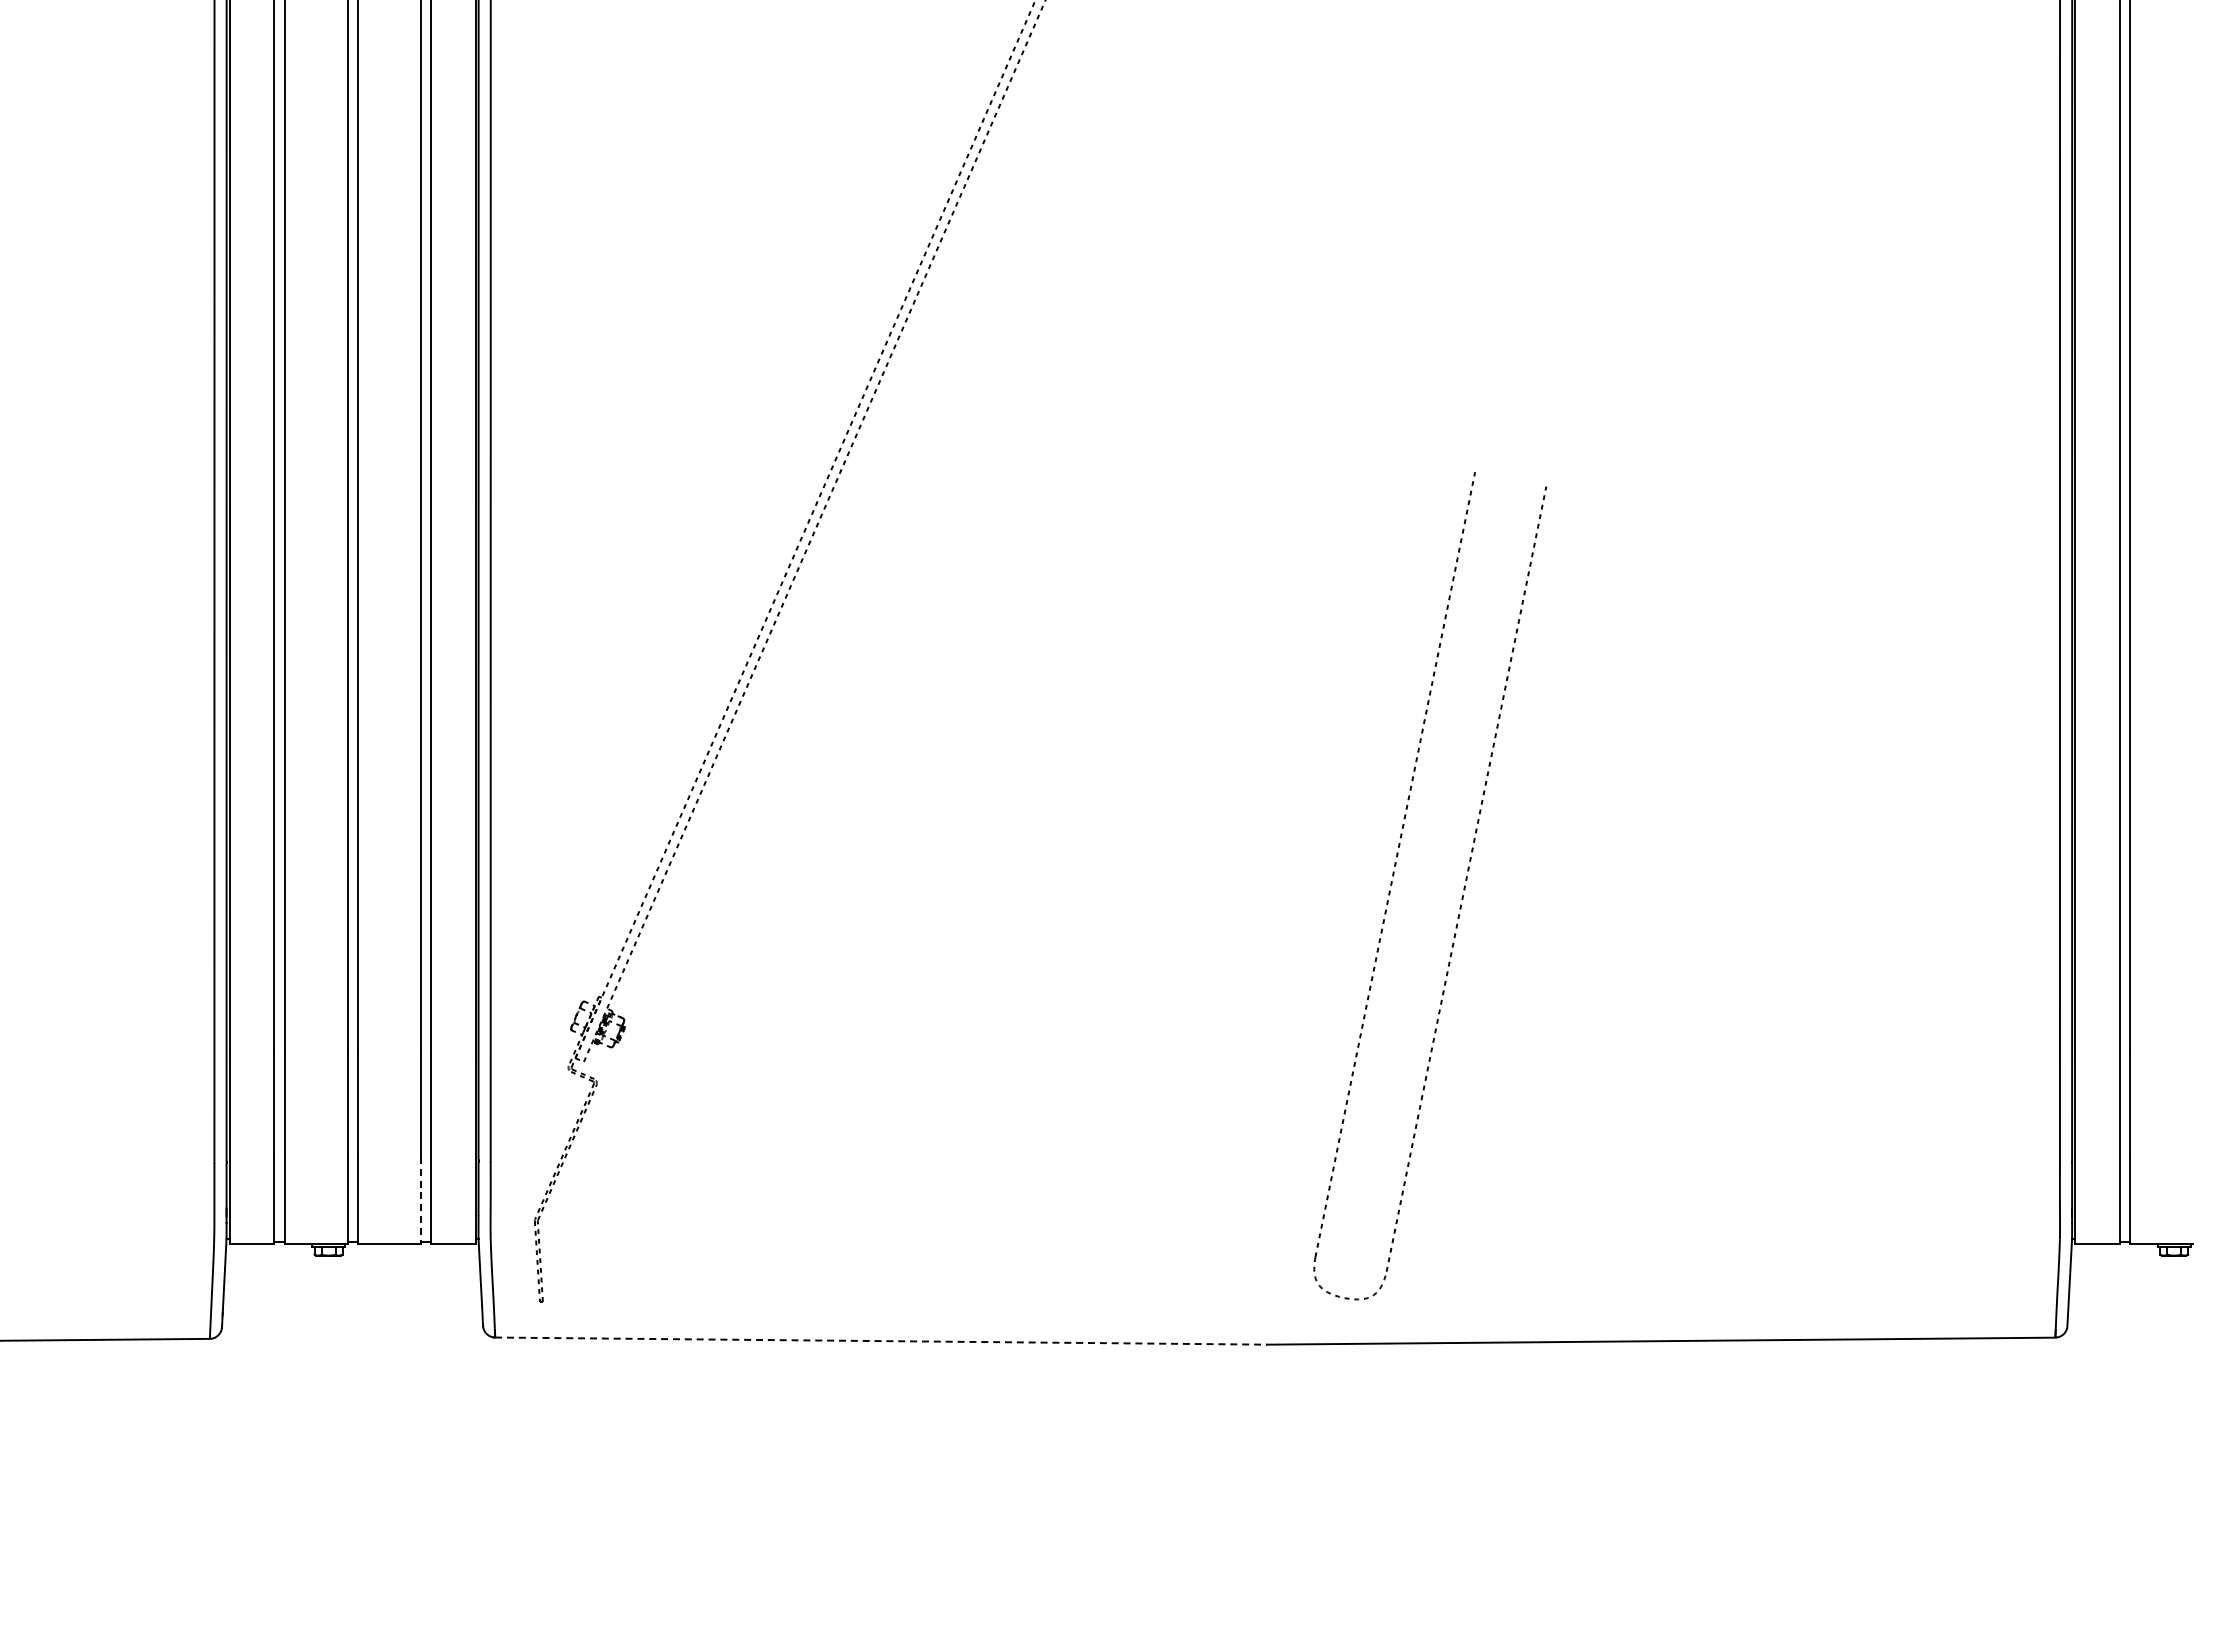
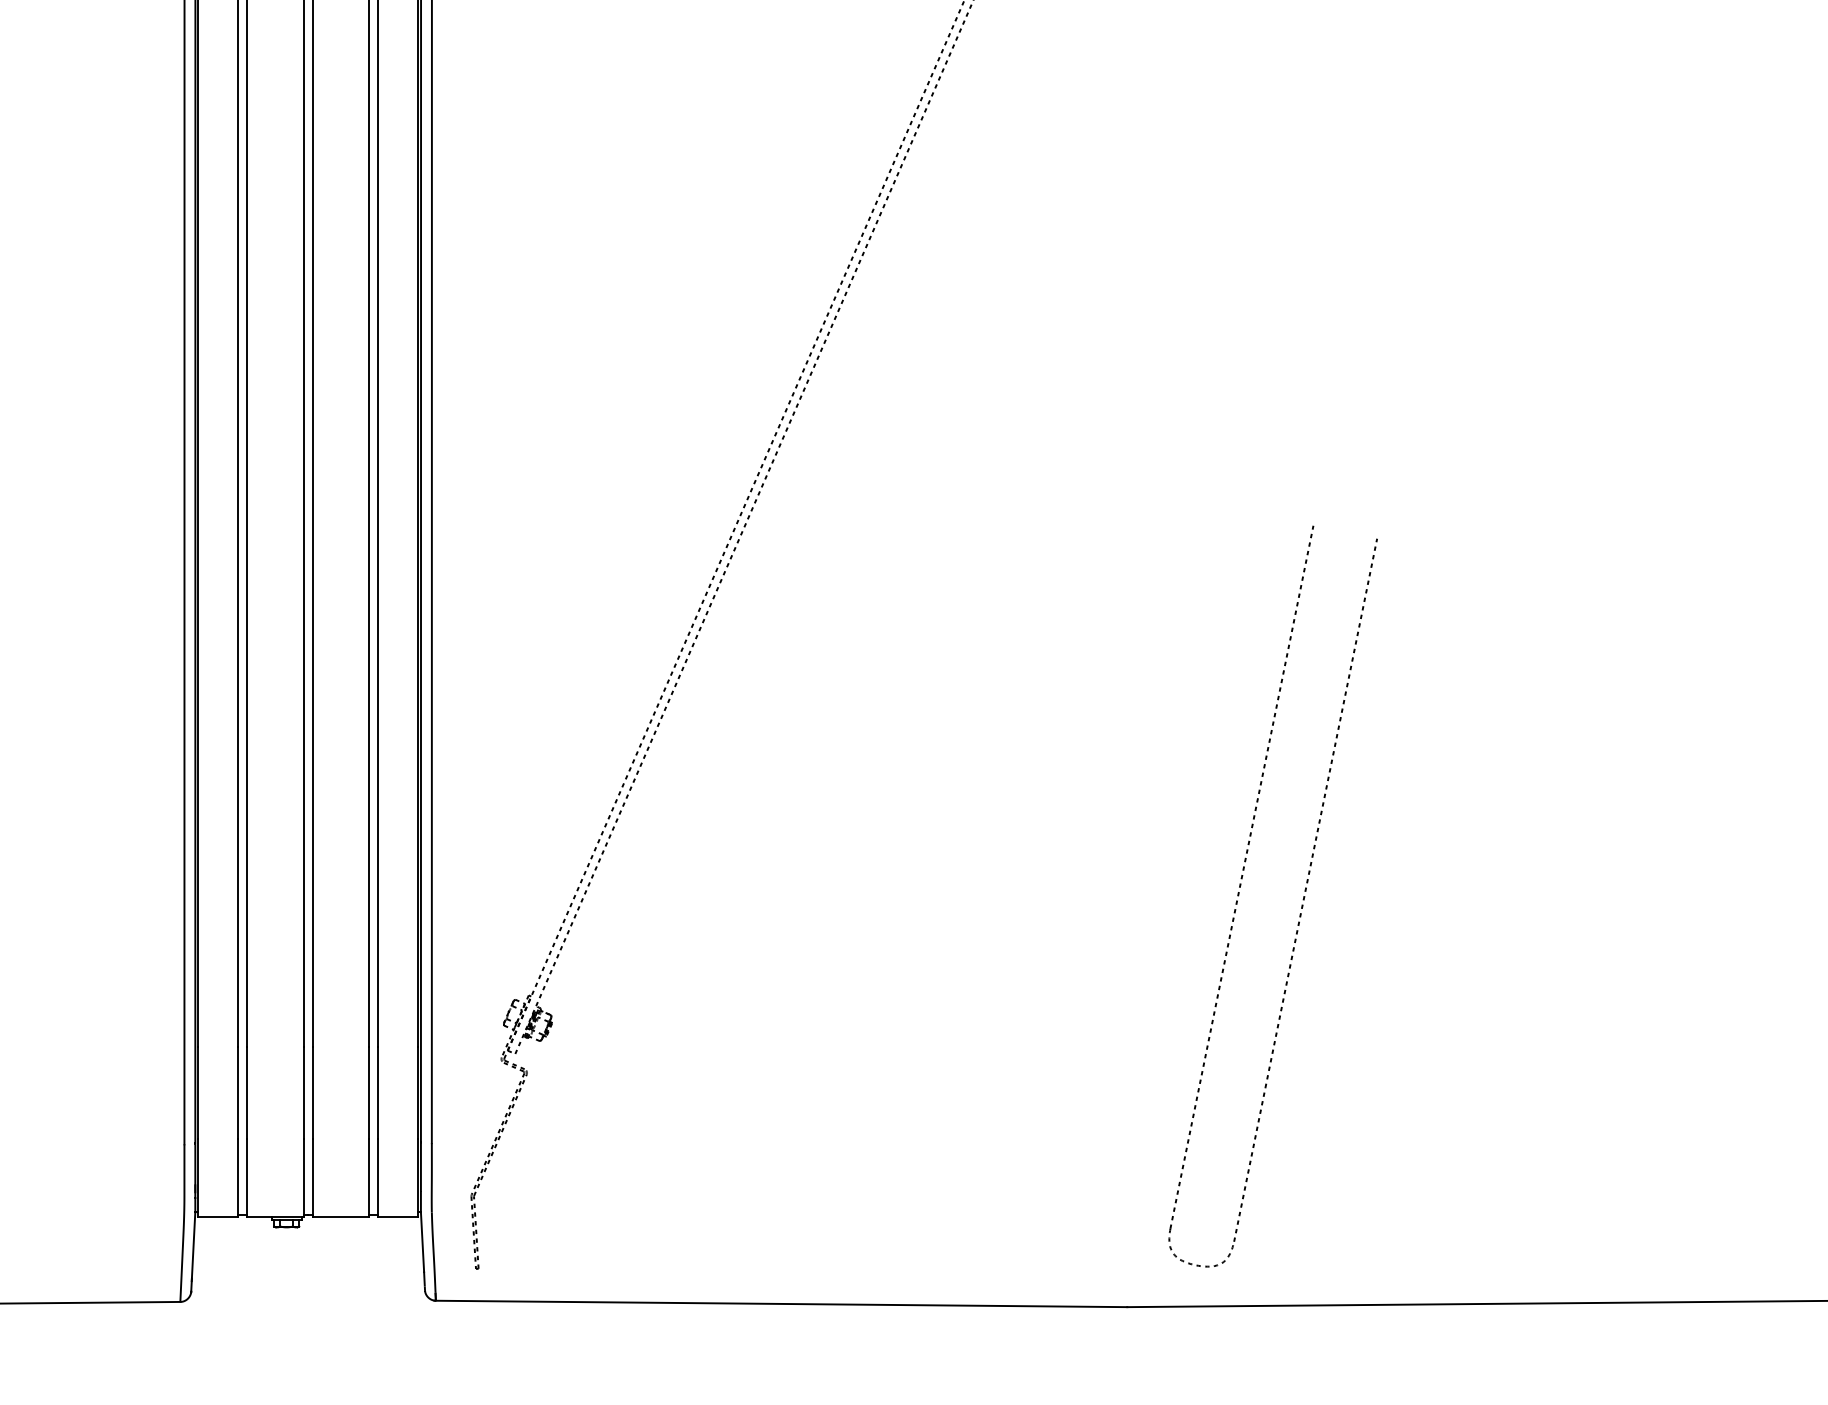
line: (420, 1200) -> (368, 1178), dashed -> solid
line: (881, 1341) -> (781, 1304), dashed -> solid

